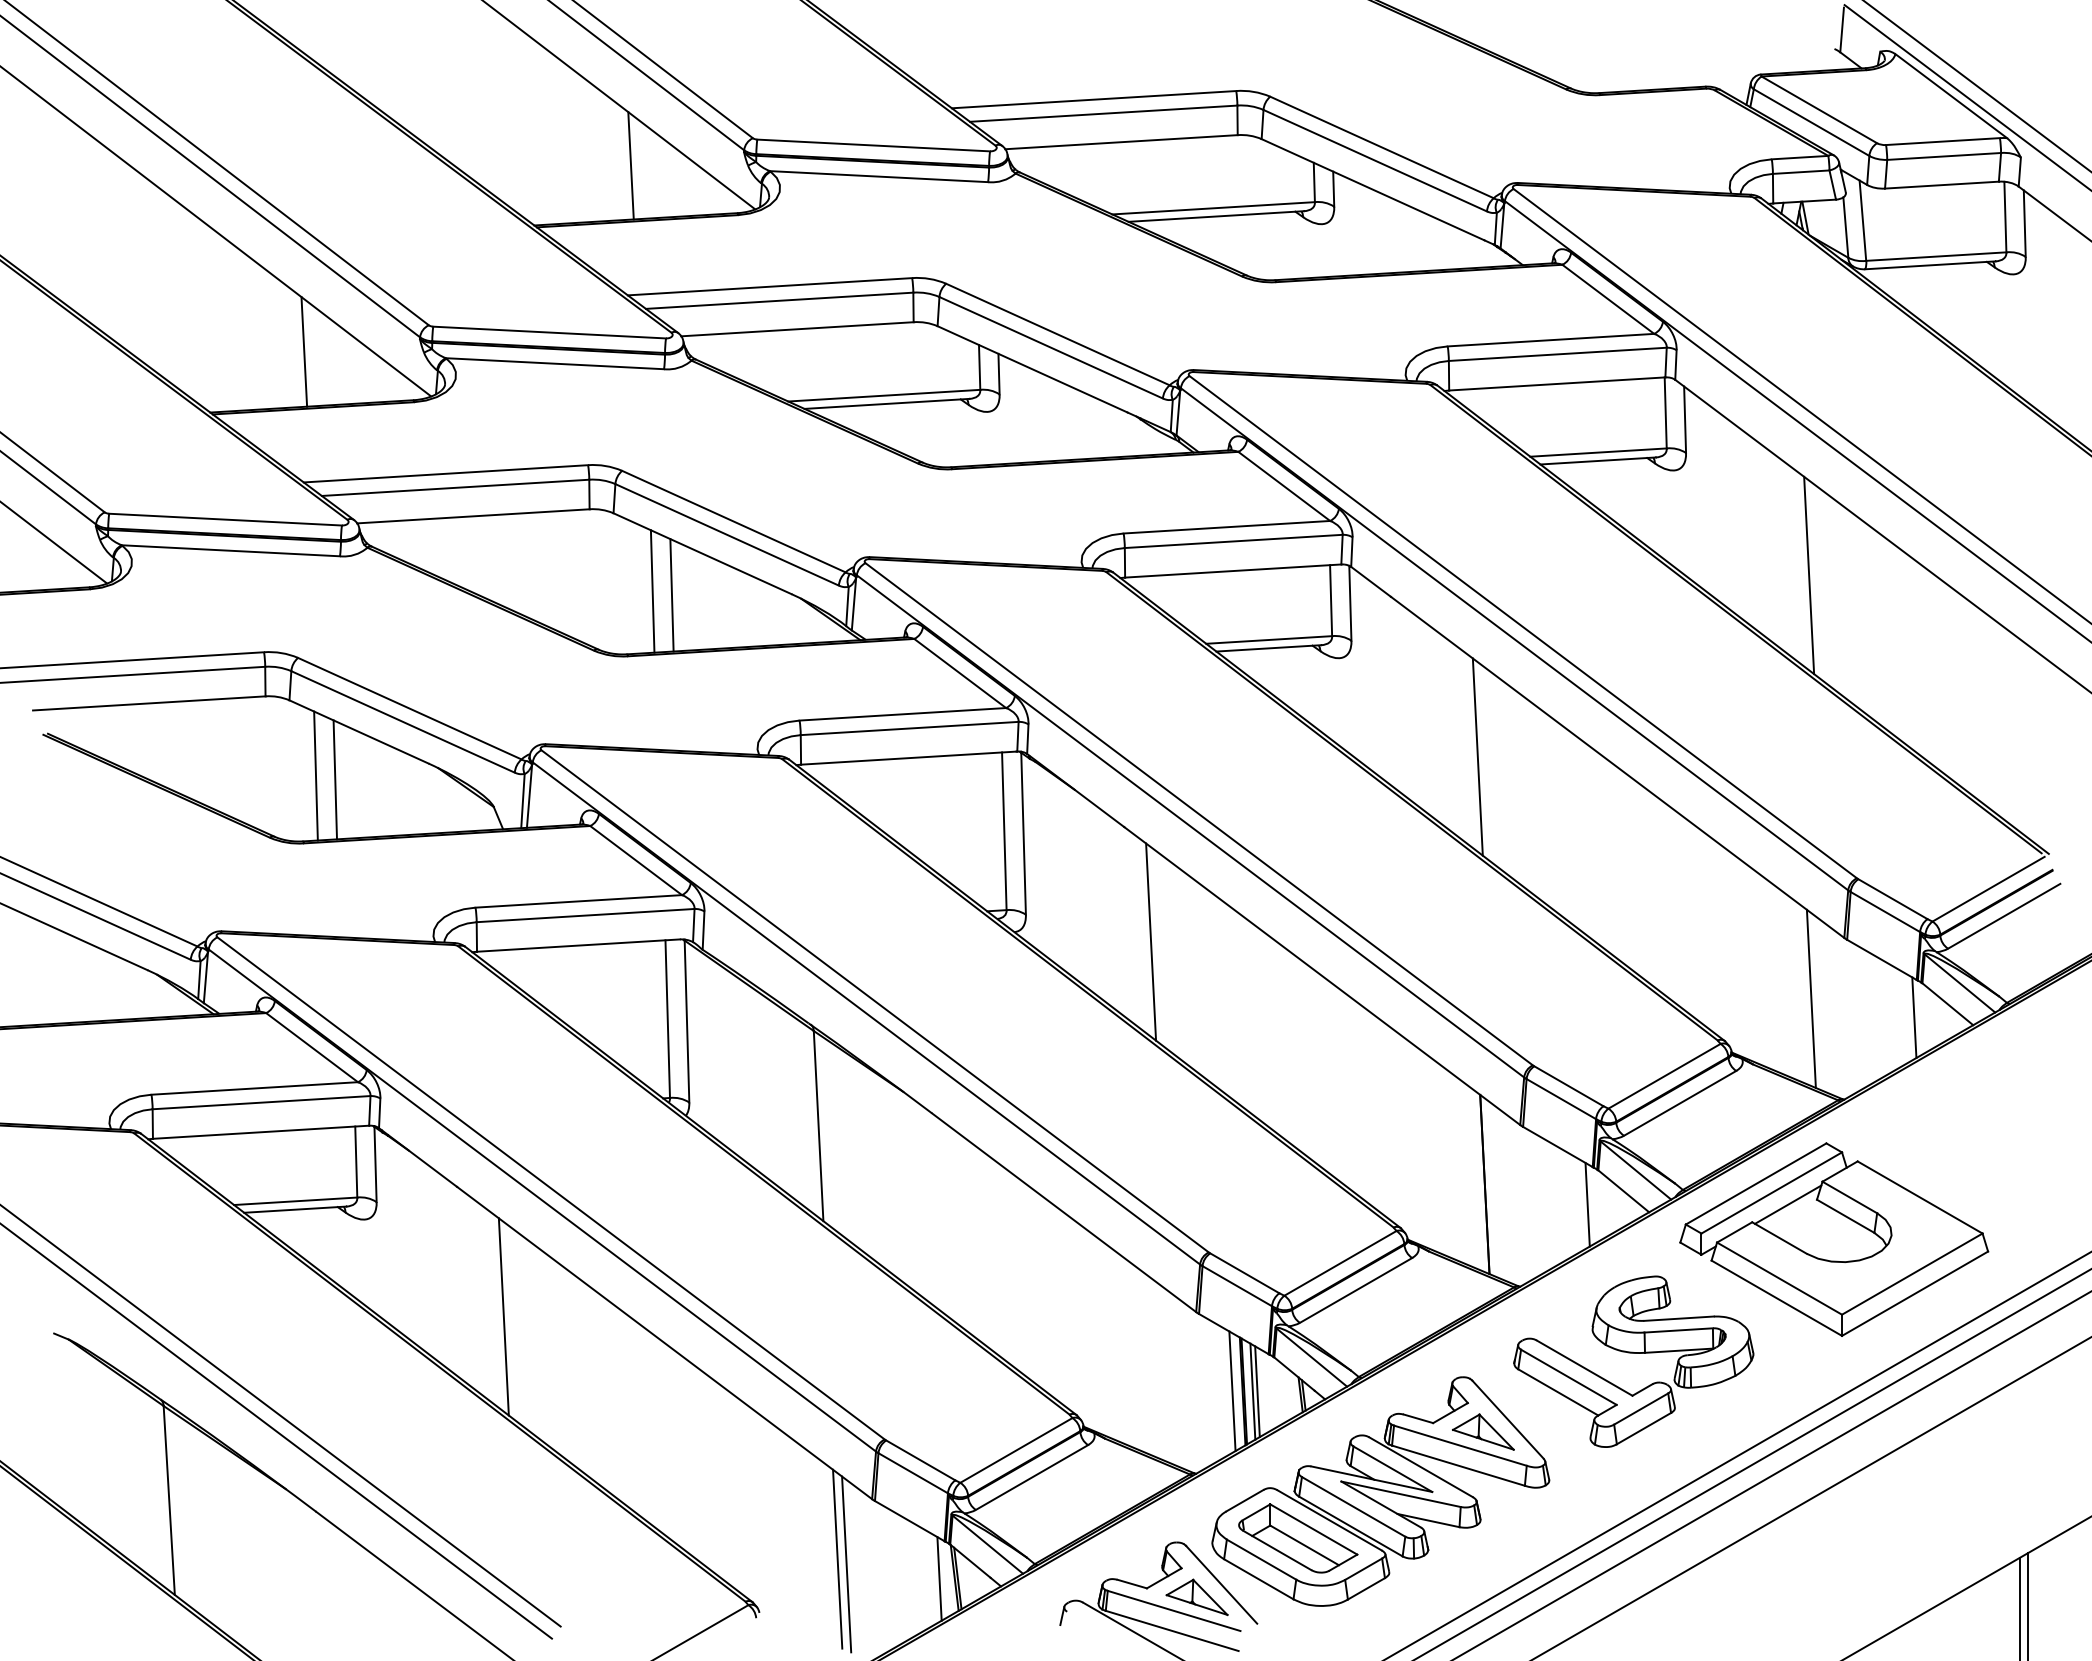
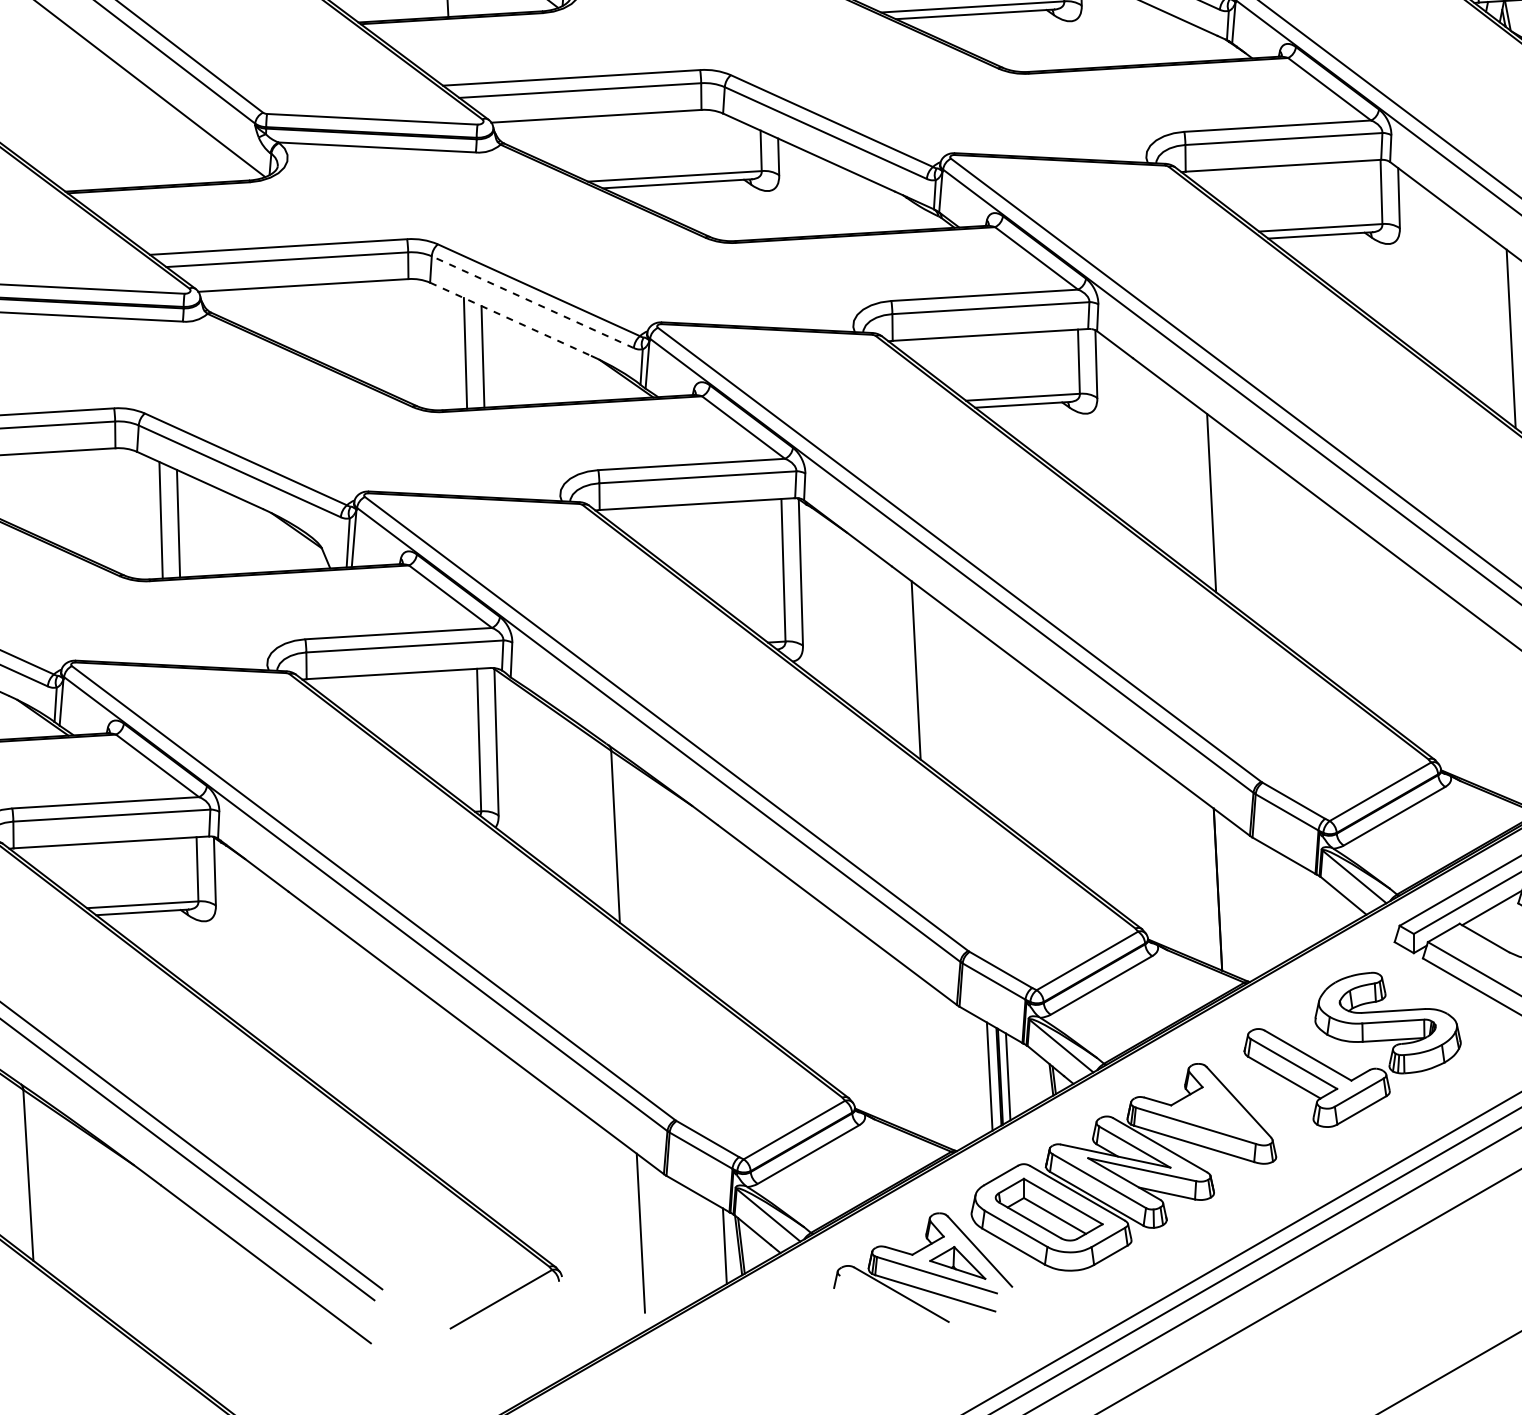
line: (304, 351) -> (150, 136), removed
line: (727, 534) -> (533, 301), solid -> dashed
line: (702, 553) -> (510, 319), solid -> dashed
line: (1810, 998) -> (1512, 721), removed
line: (1587, 1204) -> (1310, 907), removed
line: (503, 1316) -> (330, 1008), removed
line: (1257, 1391) -> (1012, 1076), removed
part: (1483, 1431) -> (1216, 1112), removed
line: (837, 1558) -> (632, 1227), removed

